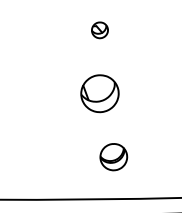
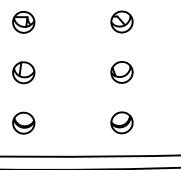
part: (99, 29) -> (121, 21), size x1.67
part: (99, 93) -> (121, 72), size x0.71
part: (113, 156) -> (121, 122), moved

